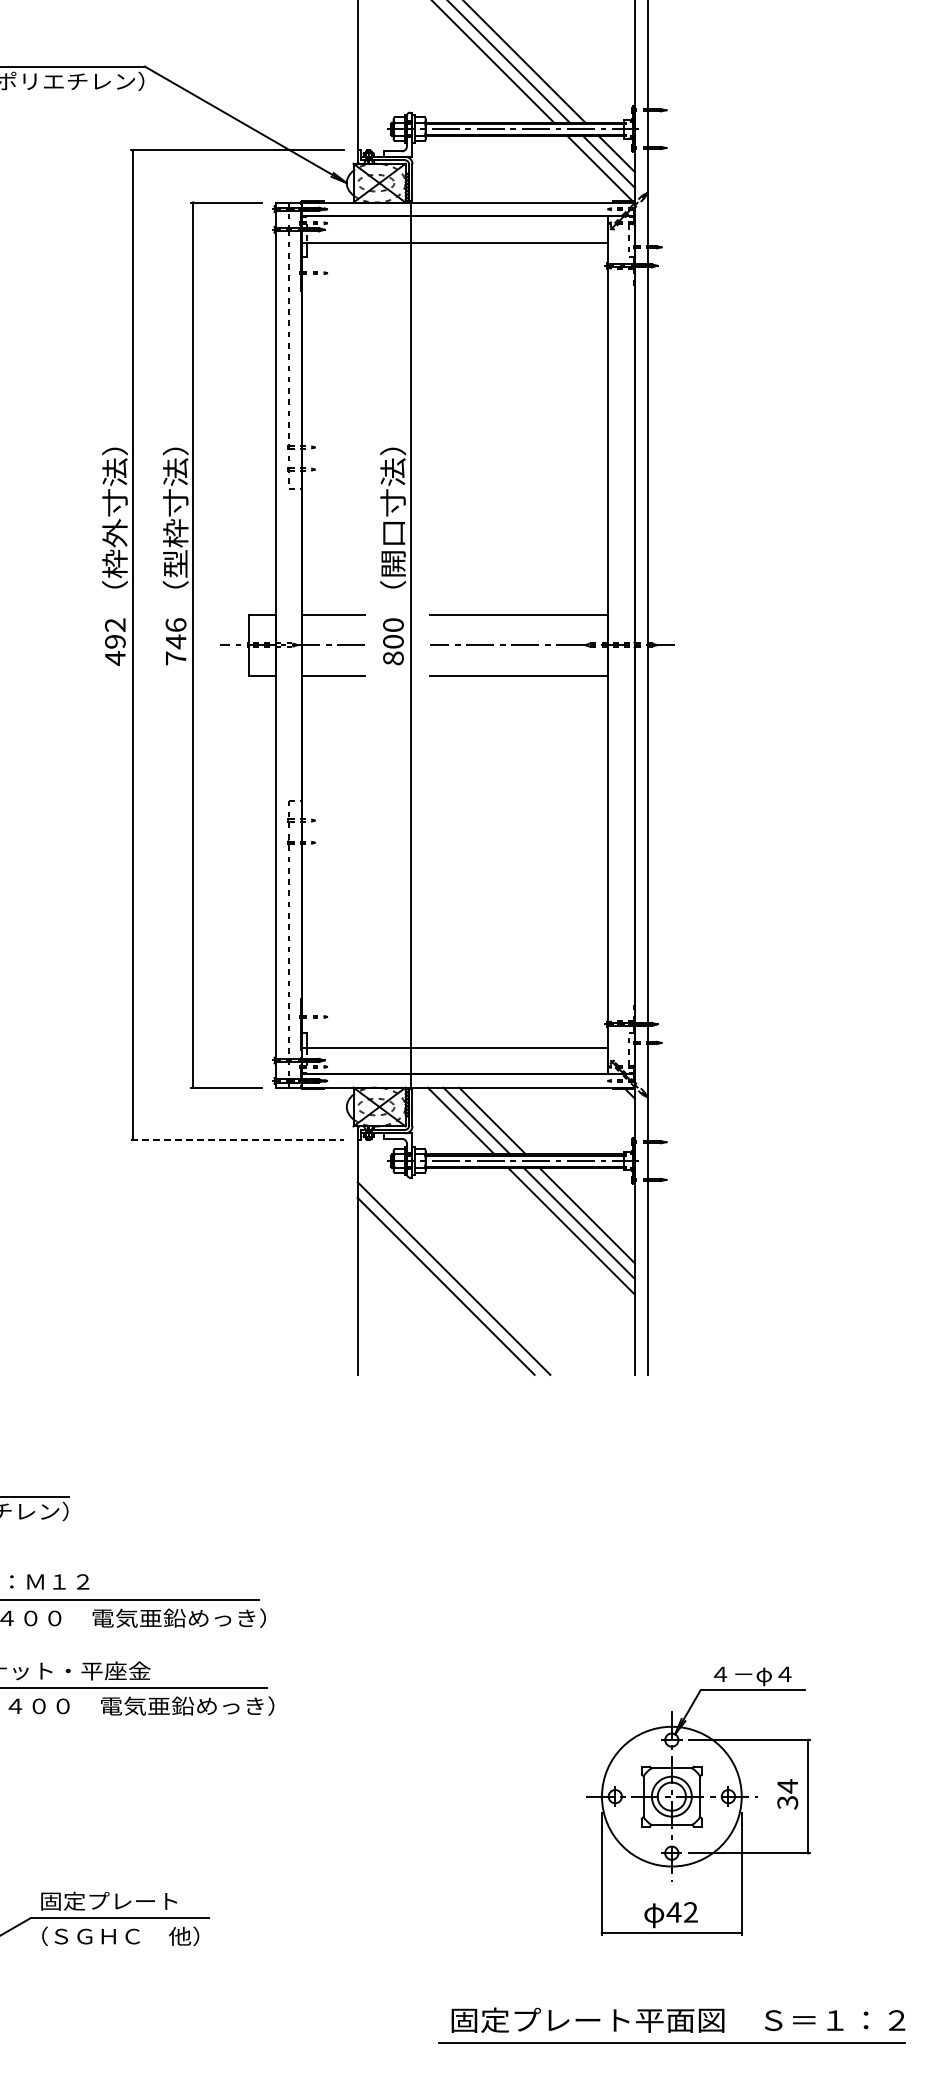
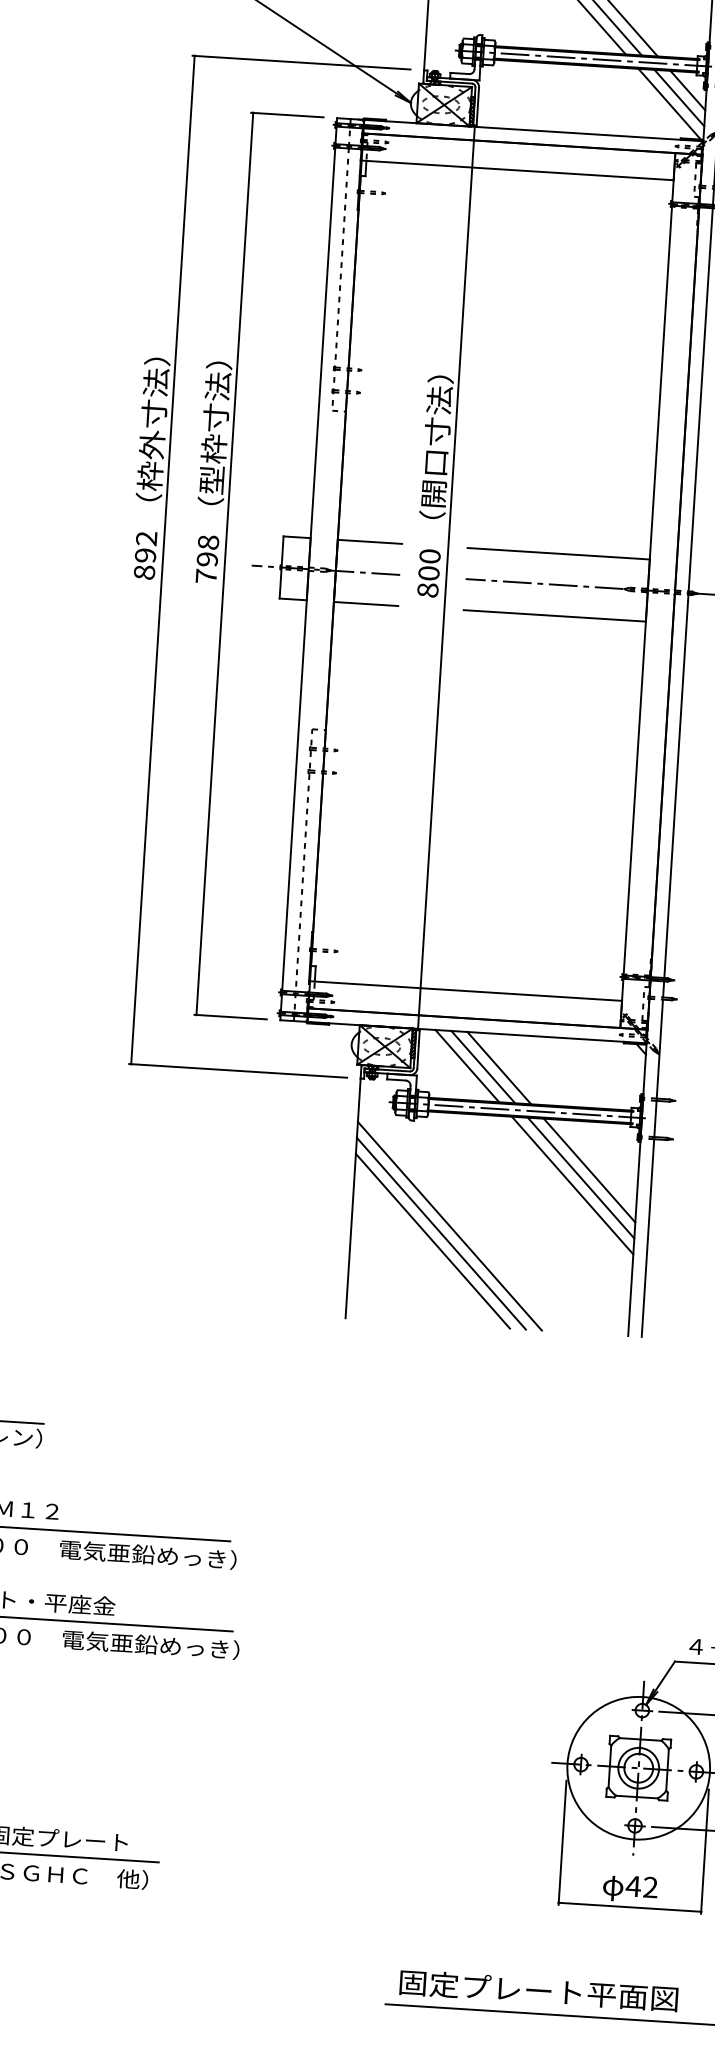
text: (175, 633) -> (207, 550), 746 -> 798
text: (115, 658) -> (144, 572), 492 -> 892
line: (237, 1139) -> (238, 1070), dashed -> solid
line: (438, 1293) -> (433, 1240), added

